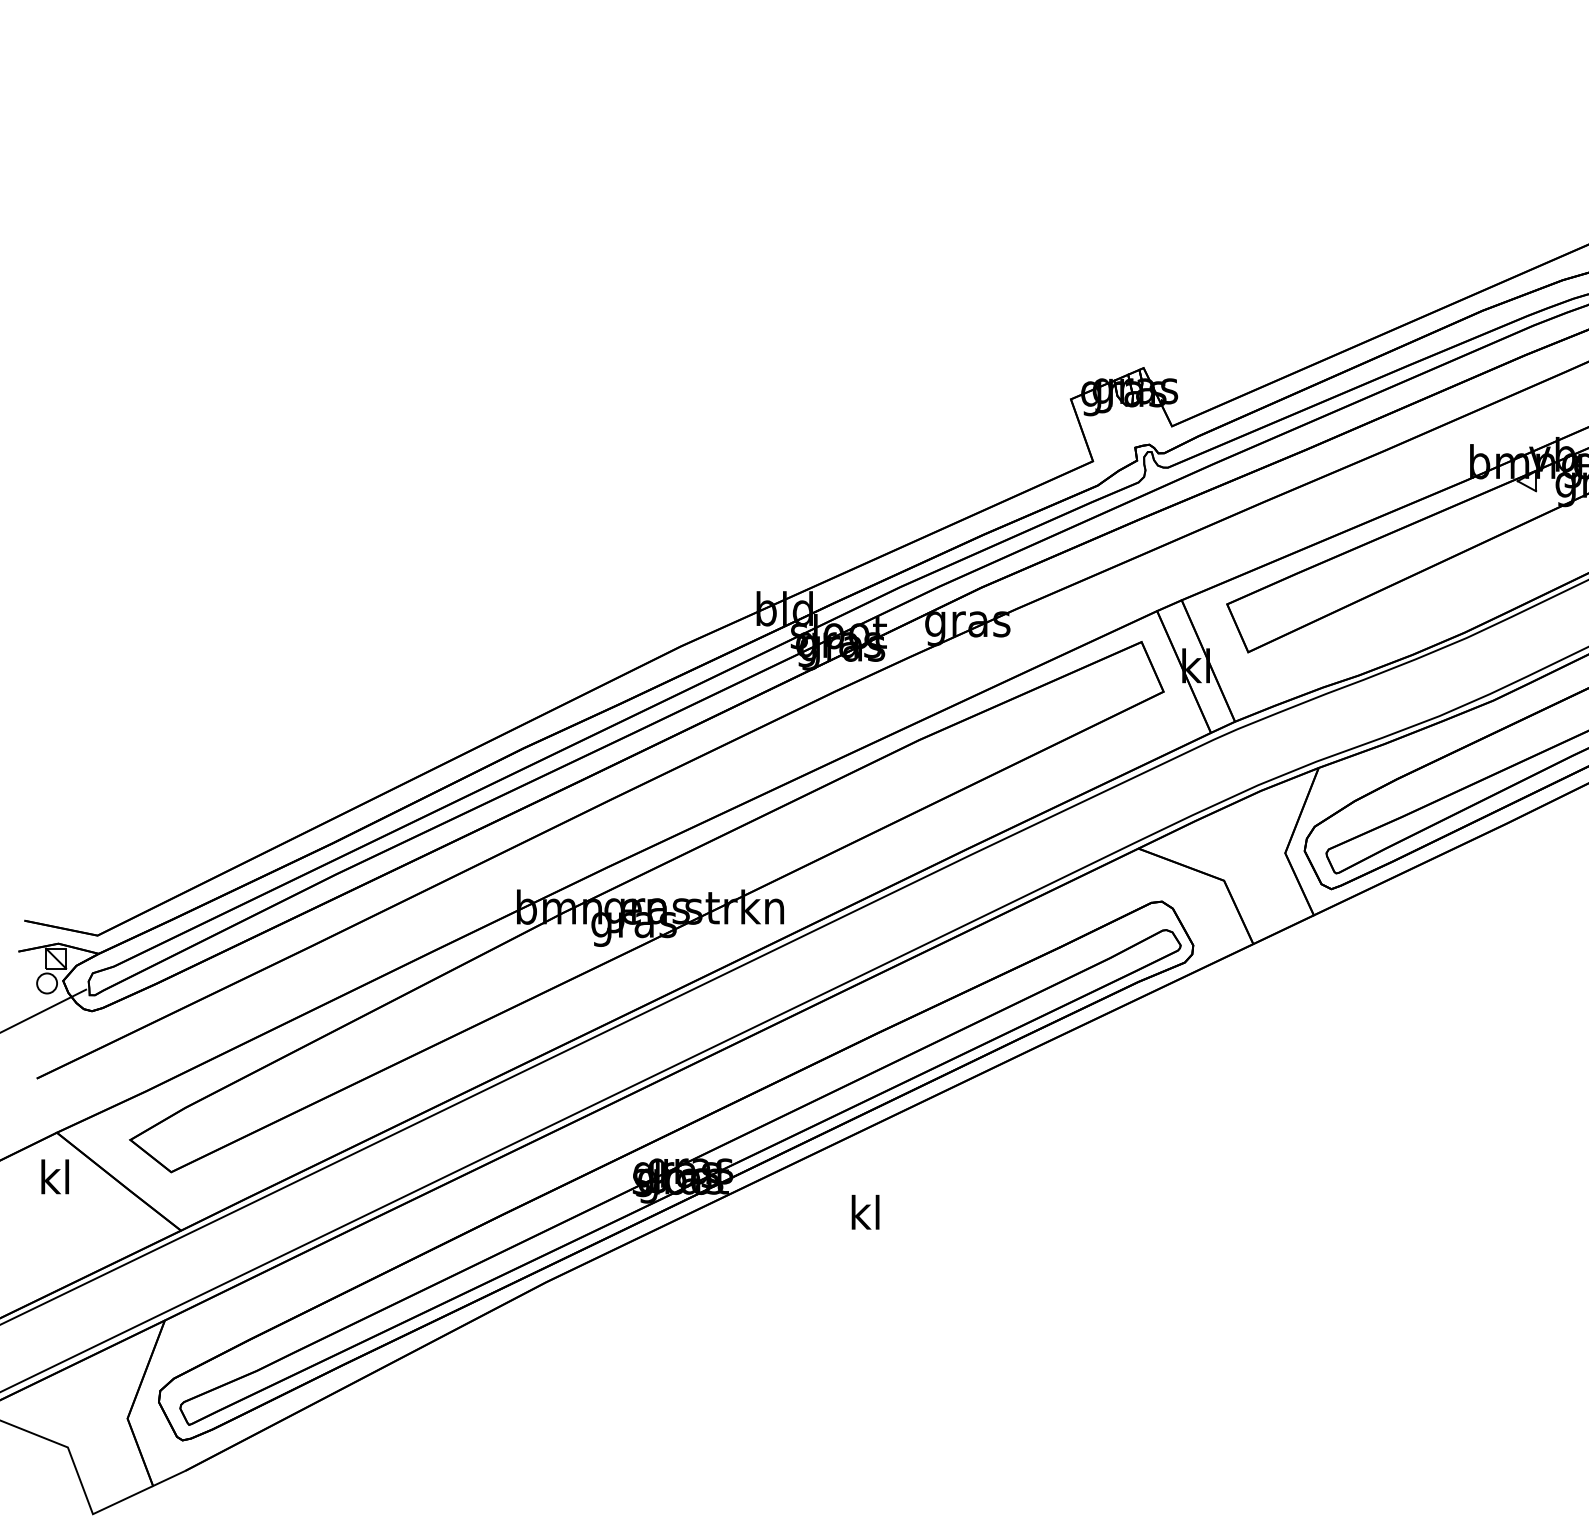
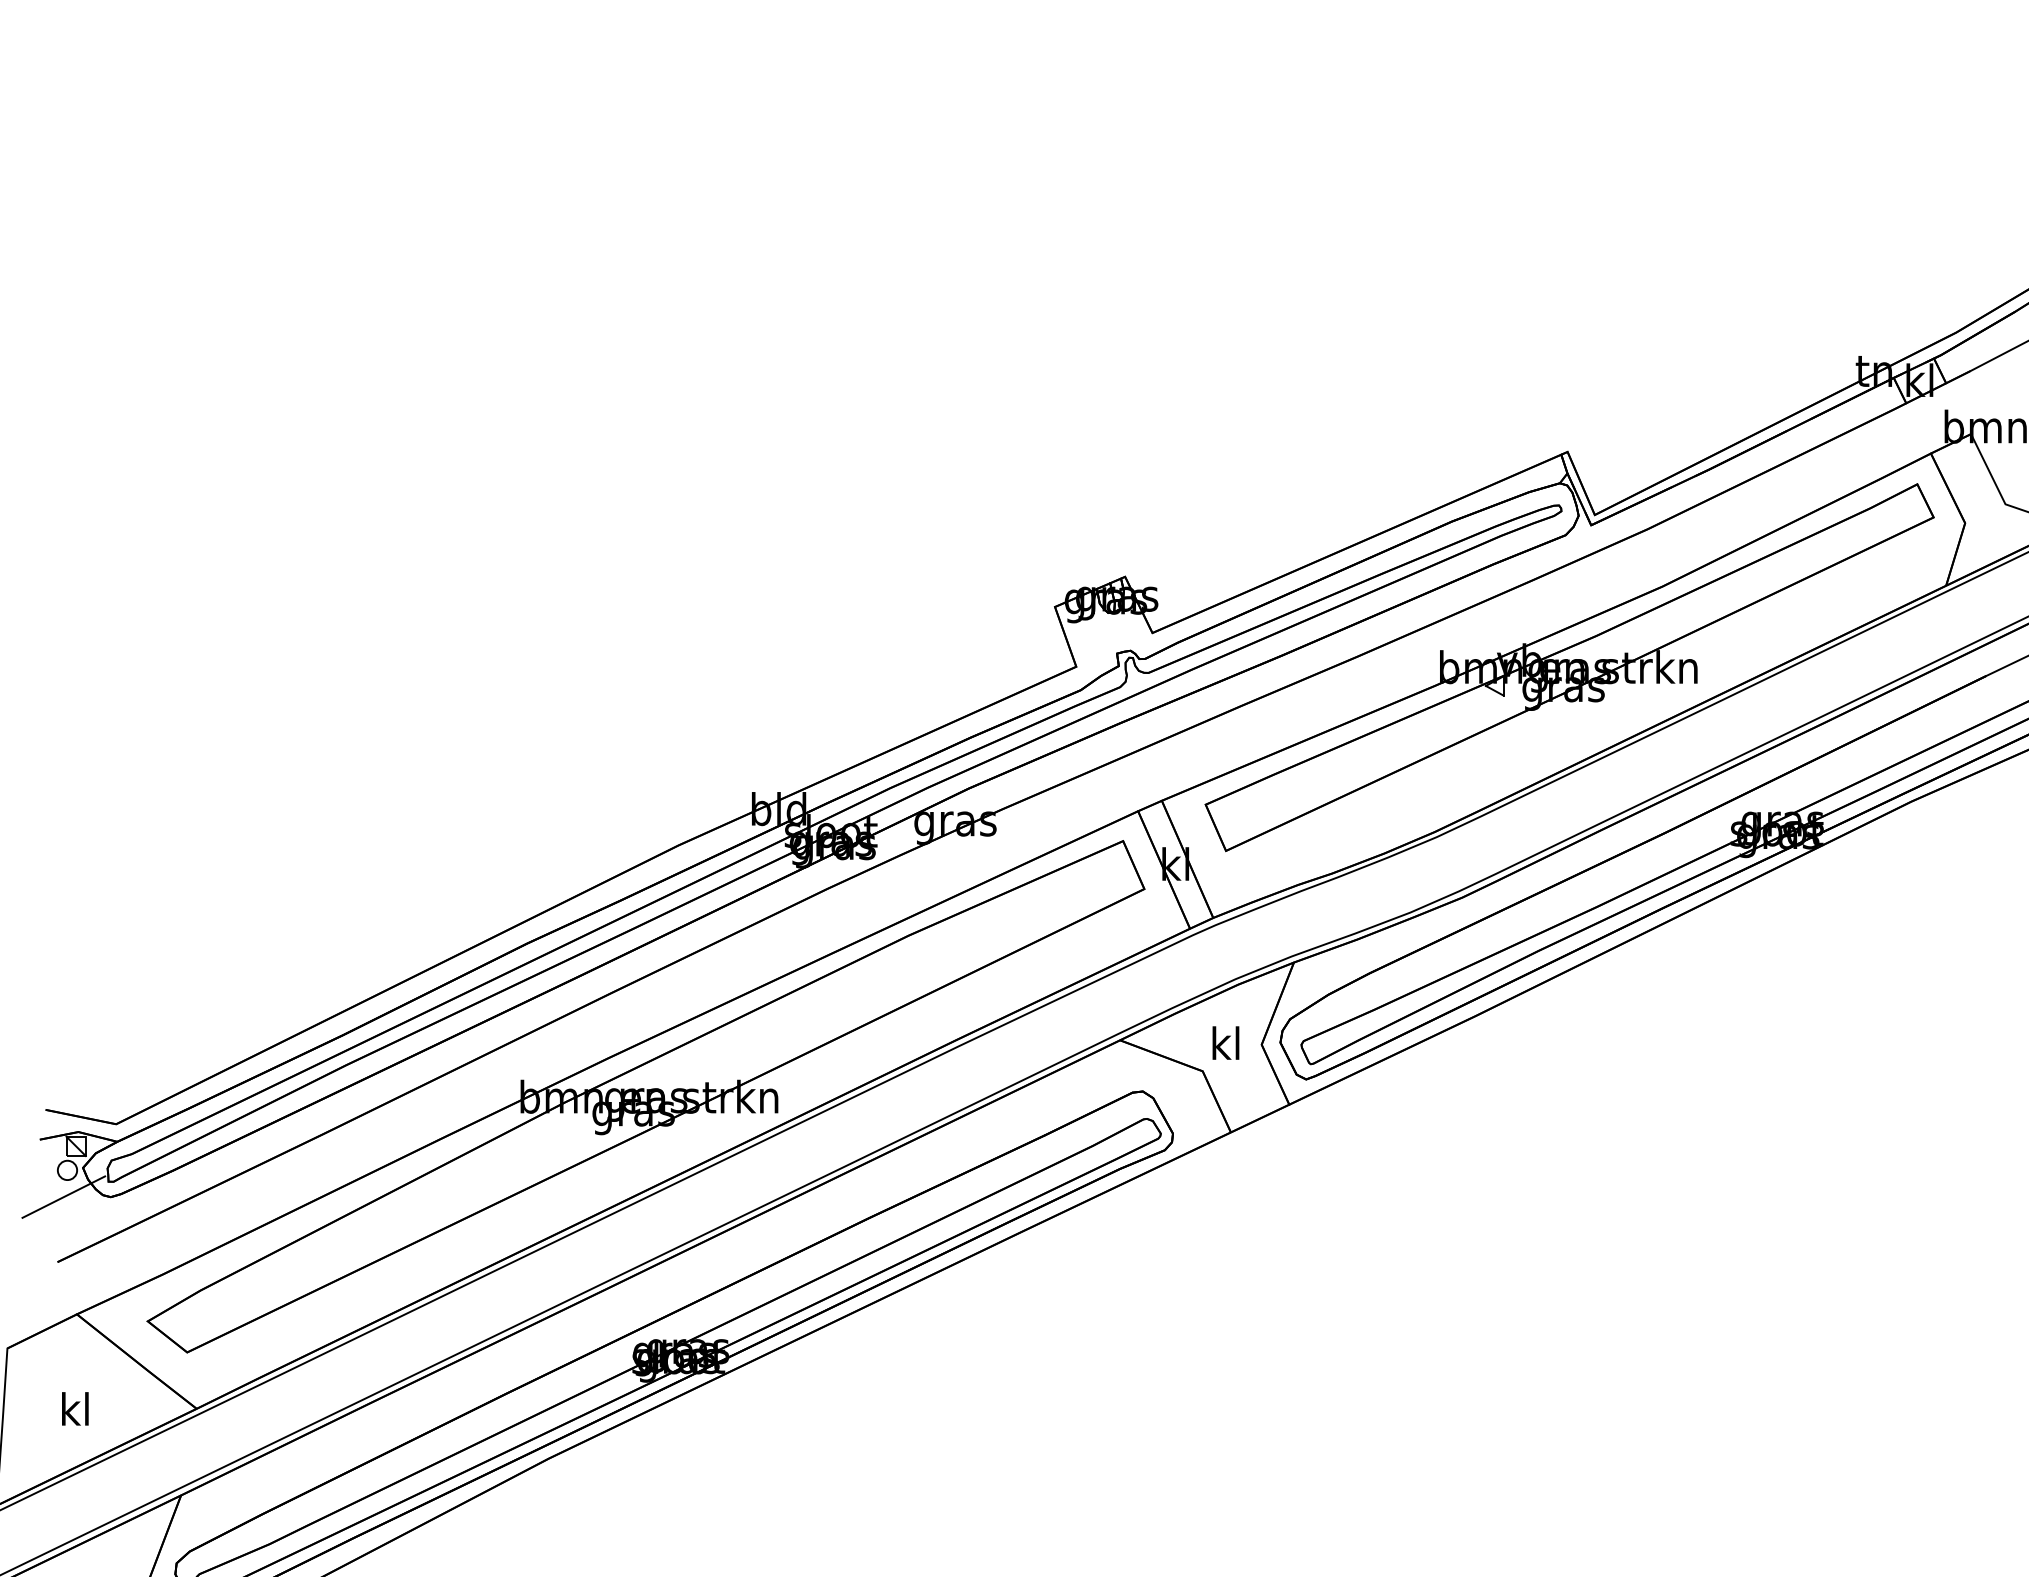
text: (55, 1176) -> (75, 1408), moved
text: (865, 1211) -> (1225, 1042), moved

